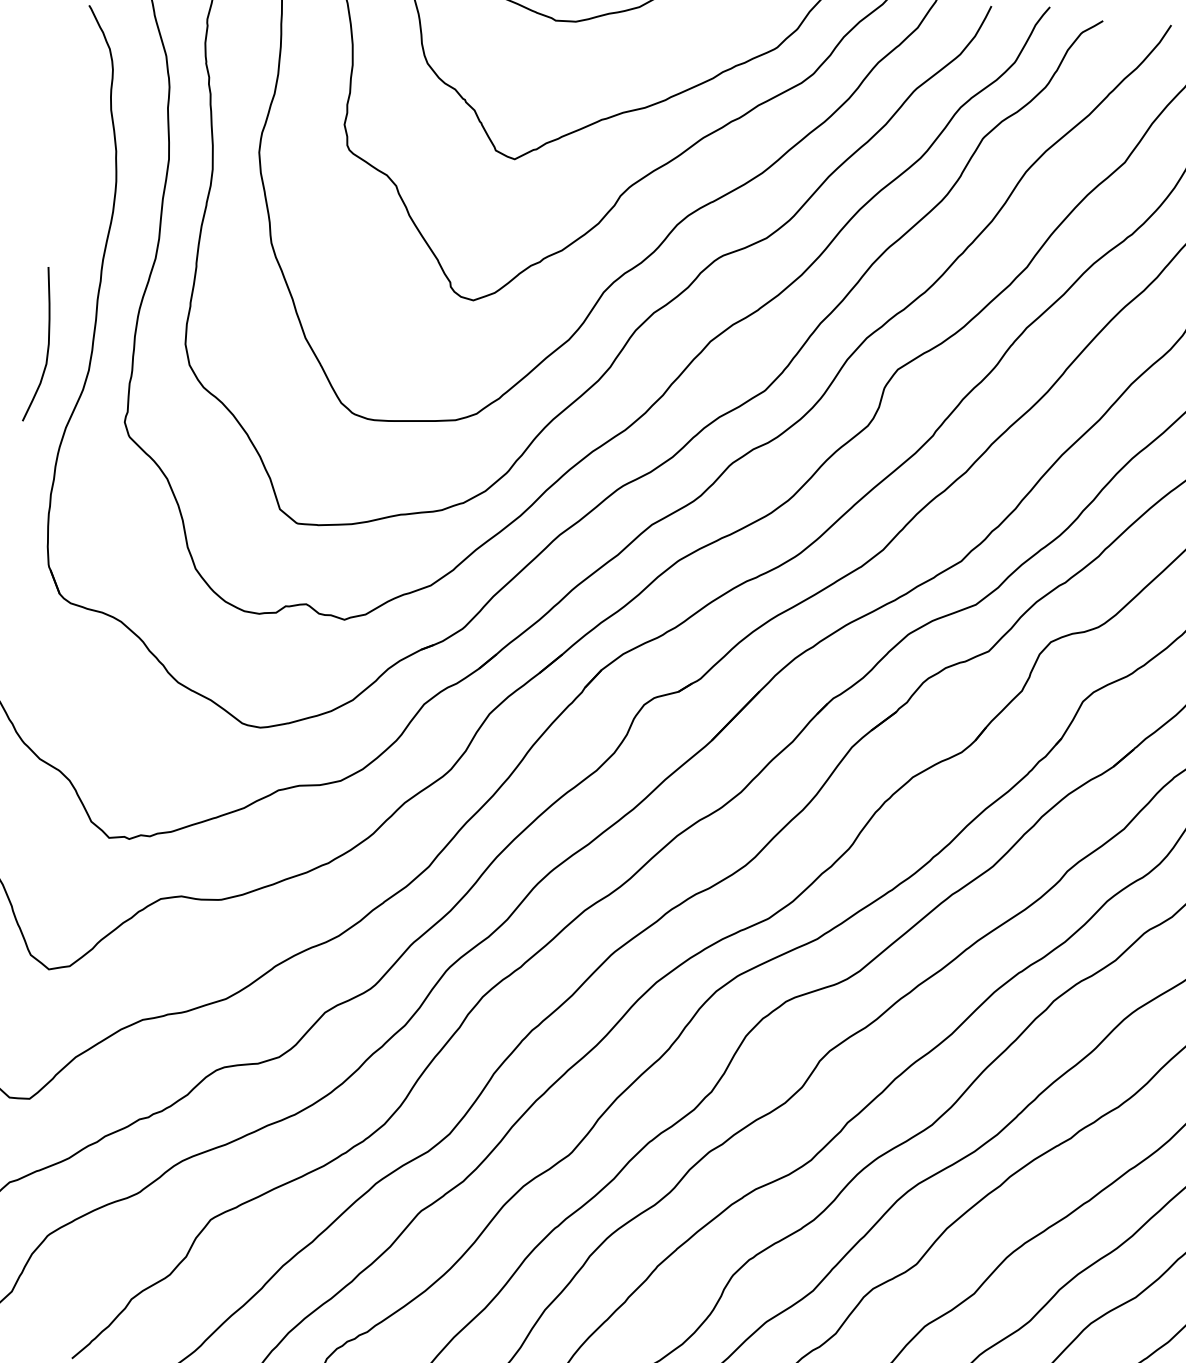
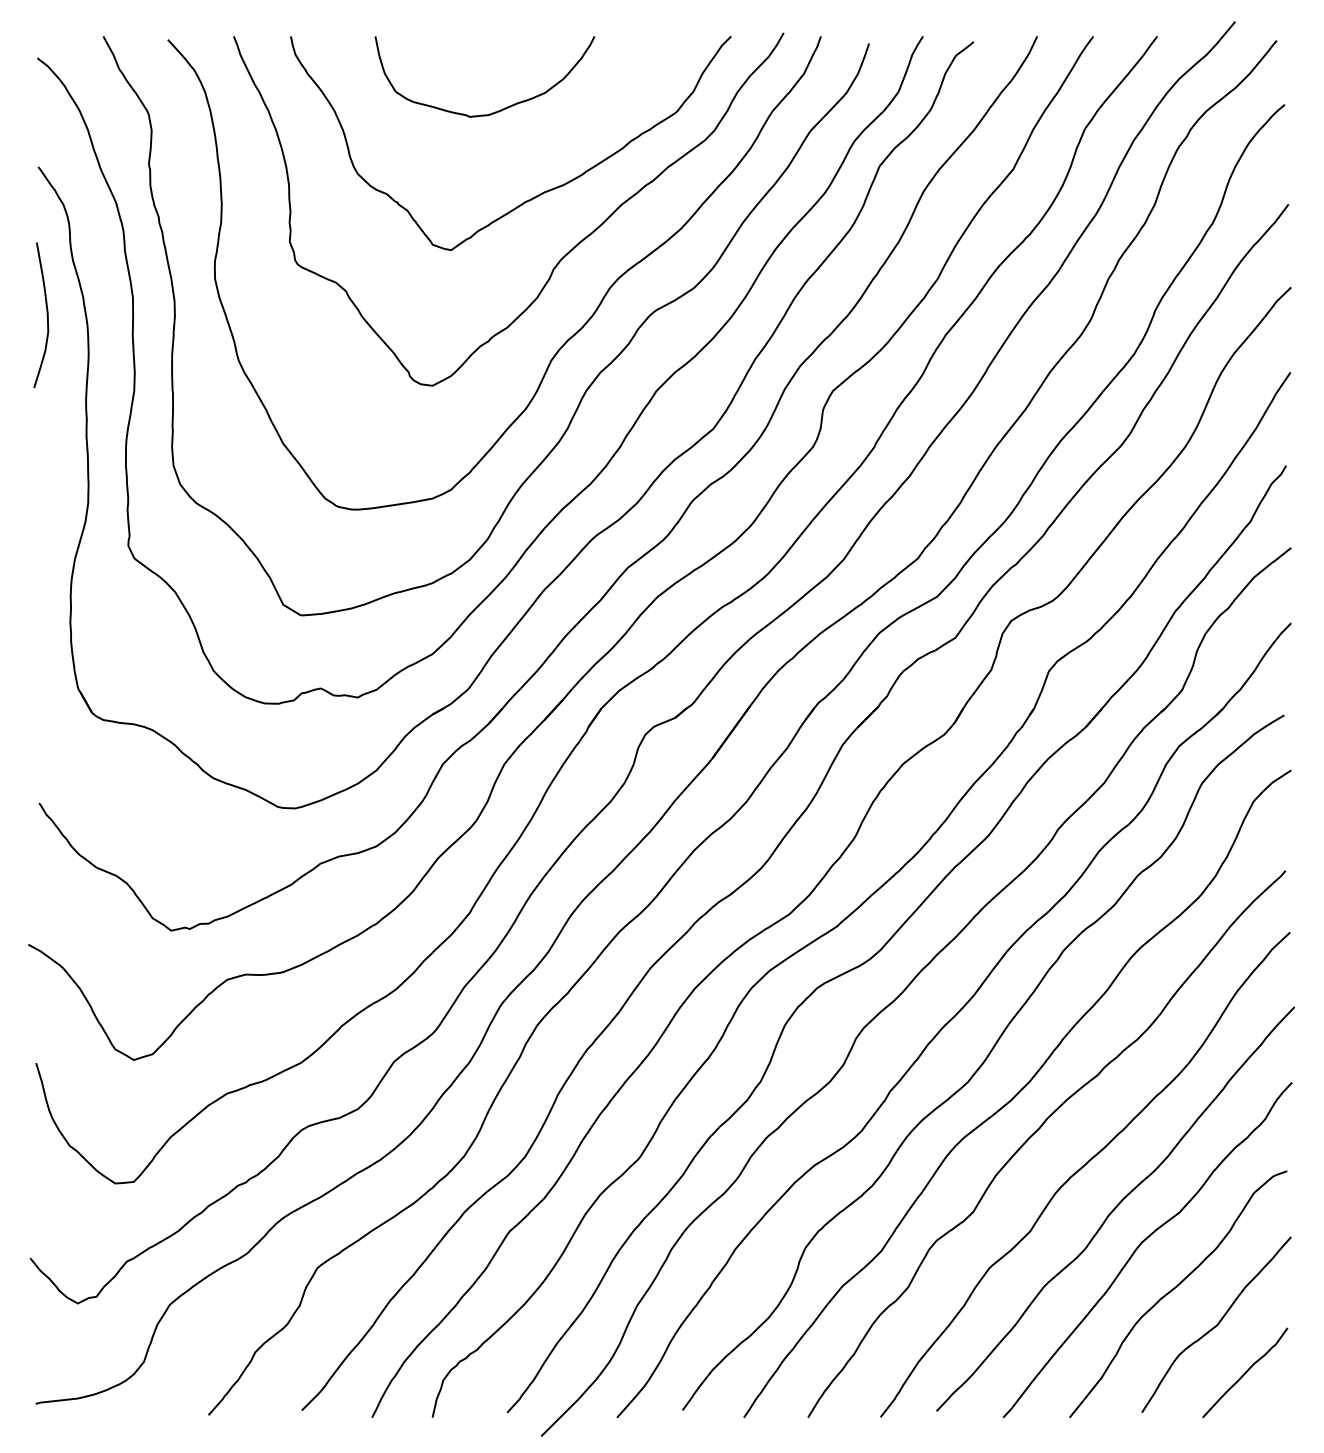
curve: (47, 346) -> (46, 315), moved

